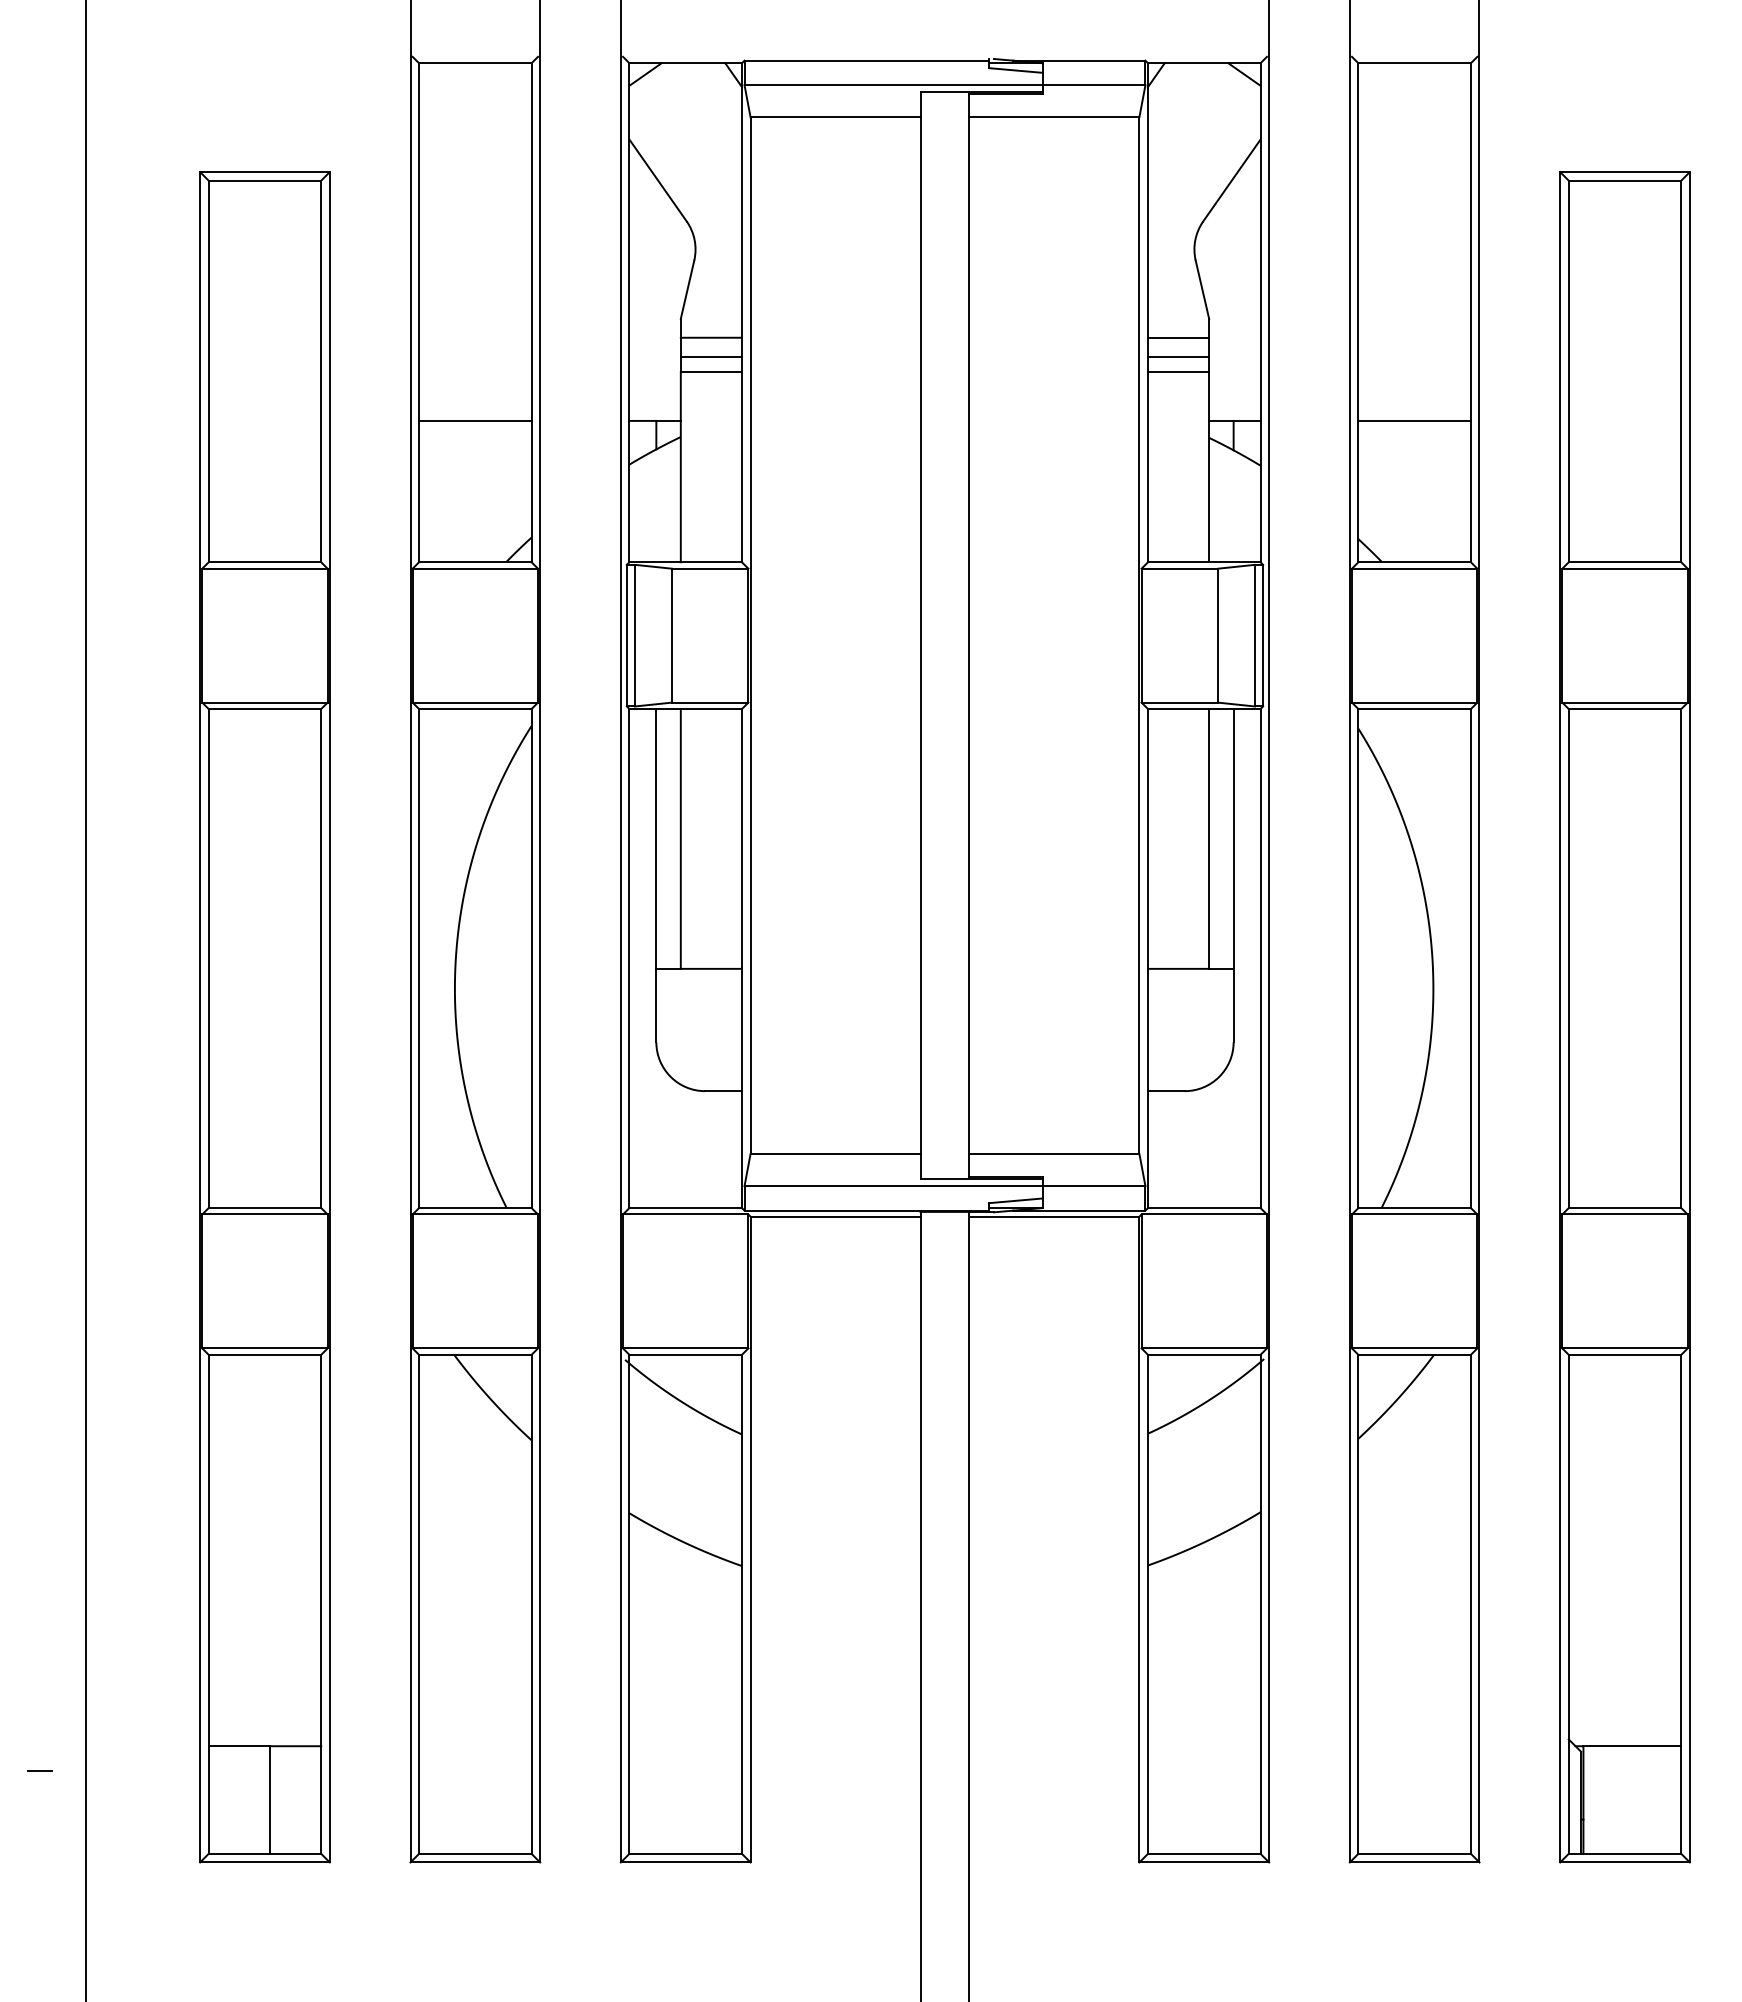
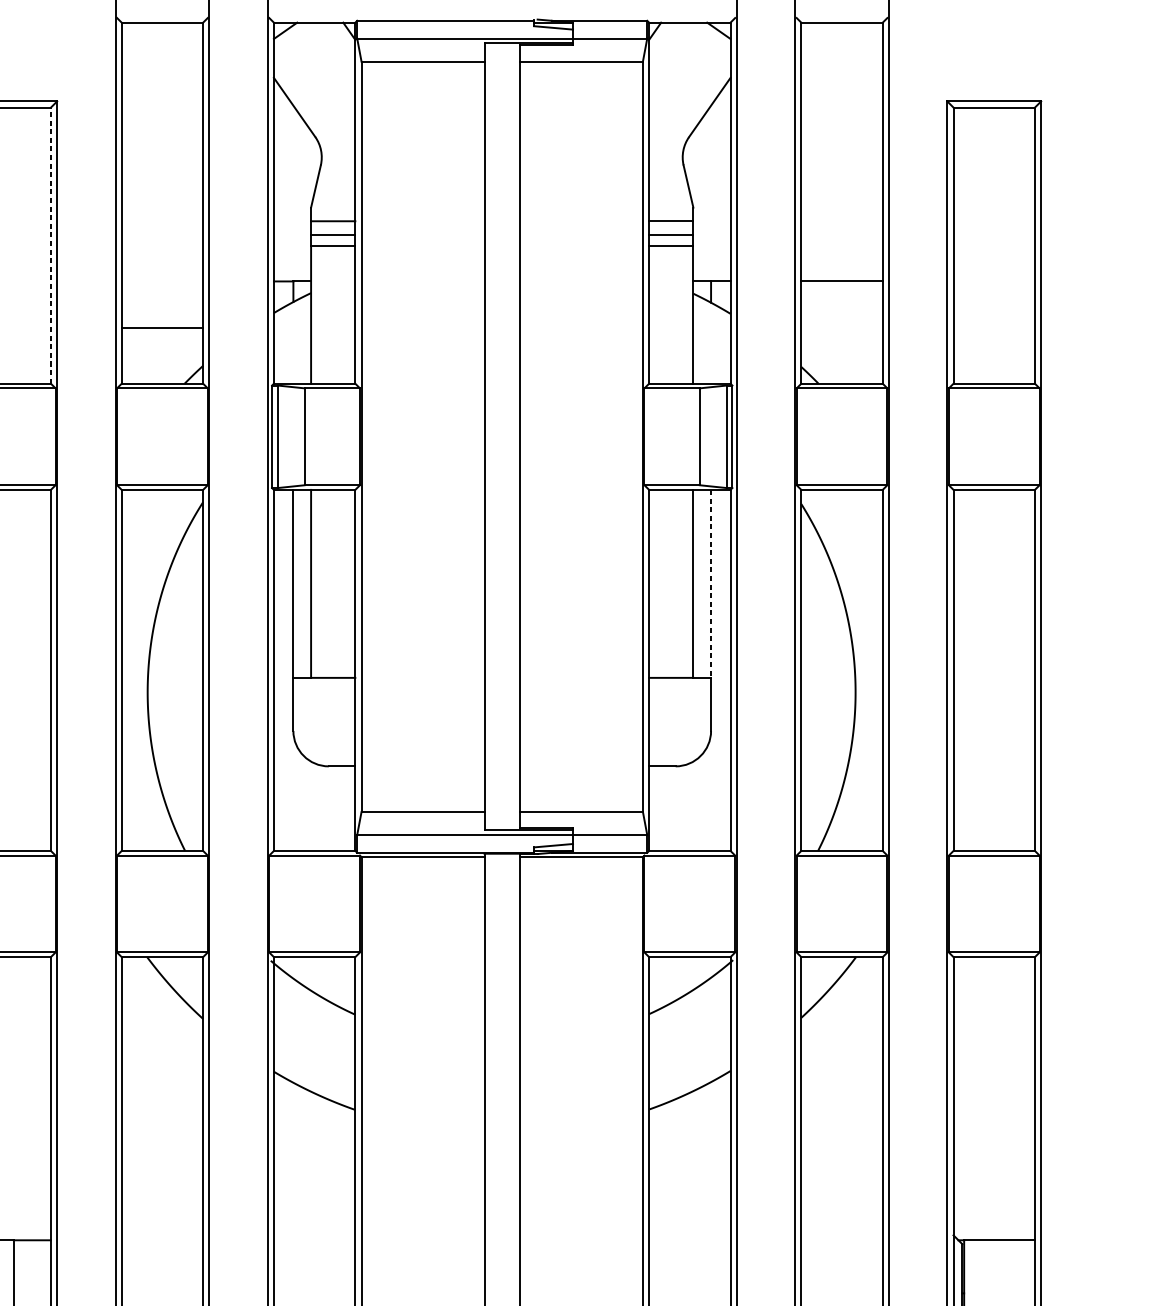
line: (321, 371) -> (51, 245), solid -> dashed
line: (475, 420) -> (162, 328), moved
line: (1233, 838) -> (710, 583), solid -> dashed

